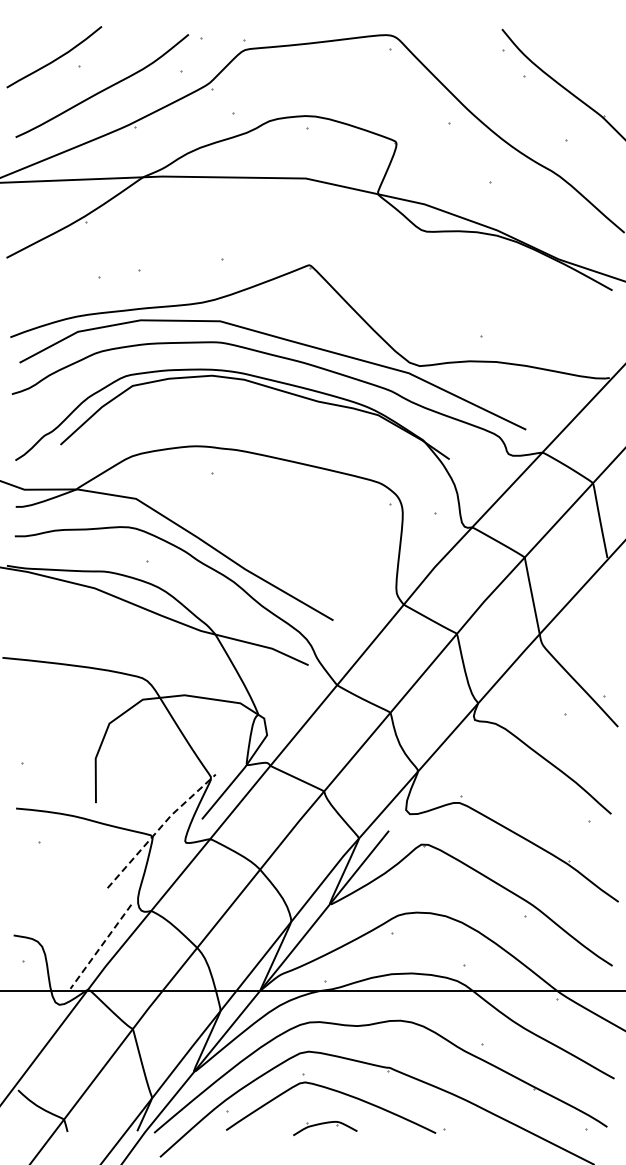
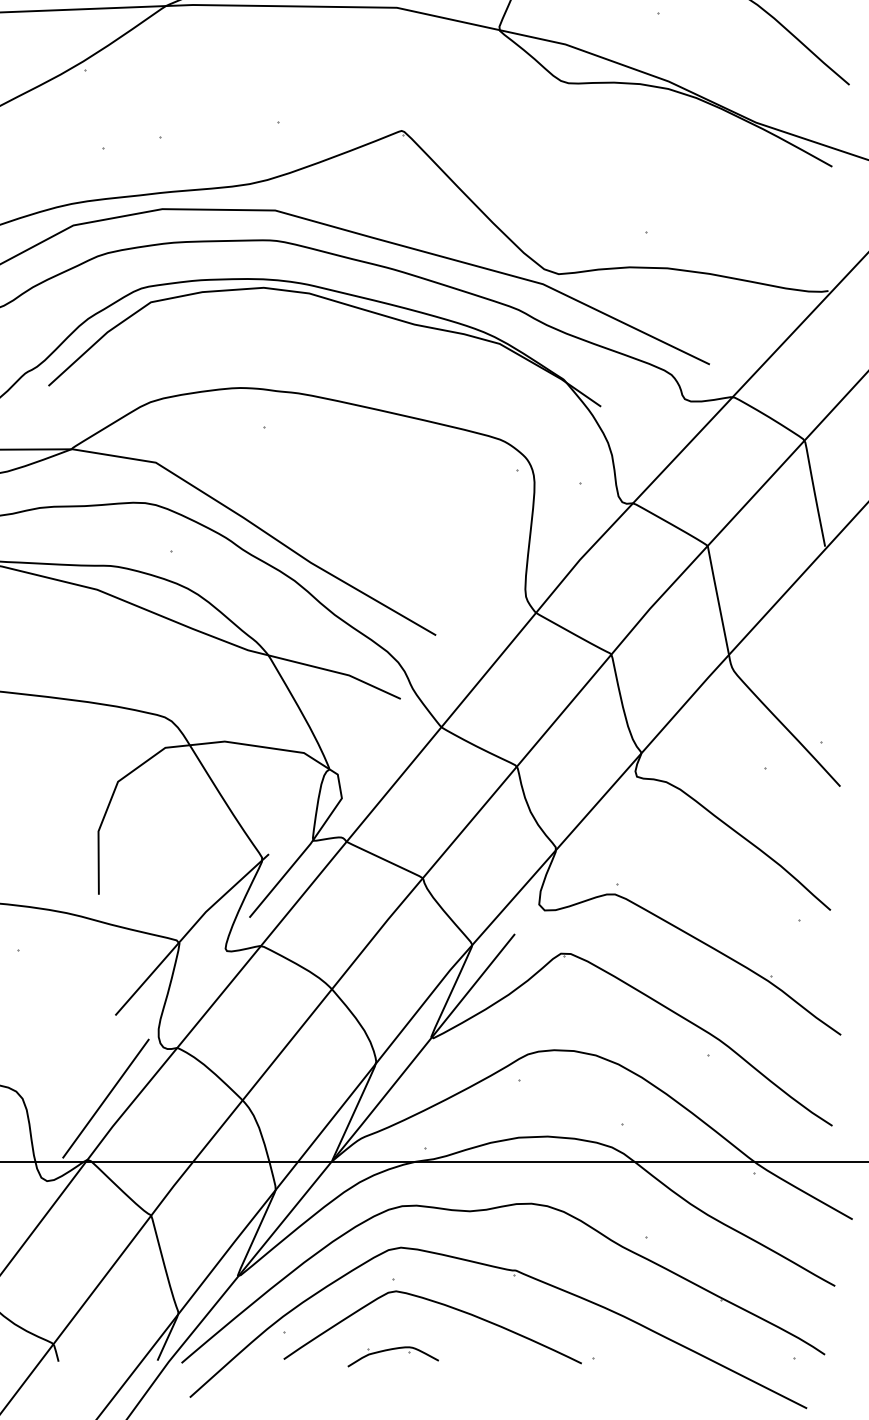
line: (160, 828) -> (190, 930), dashed -> solid
line: (100, 946) -> (105, 1098), dashed -> solid
part: (325, 1128) -> (393, 1356), moved

